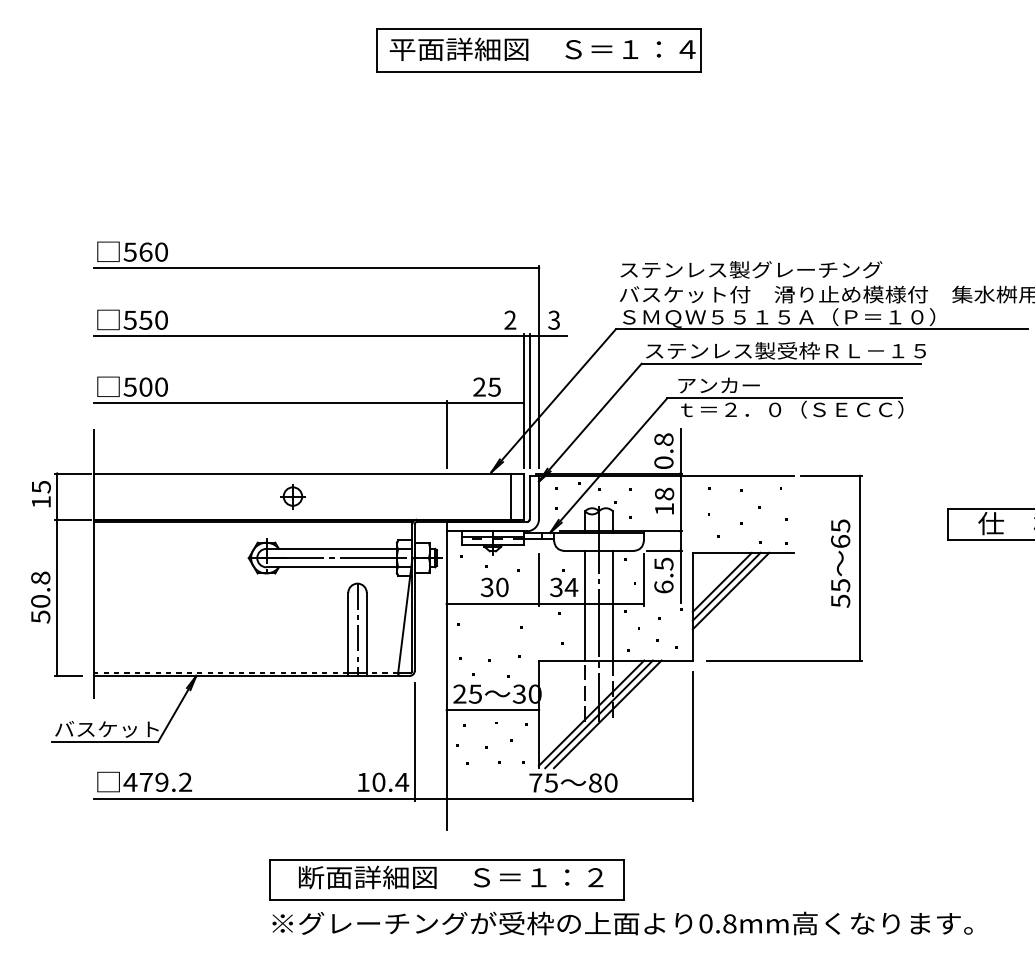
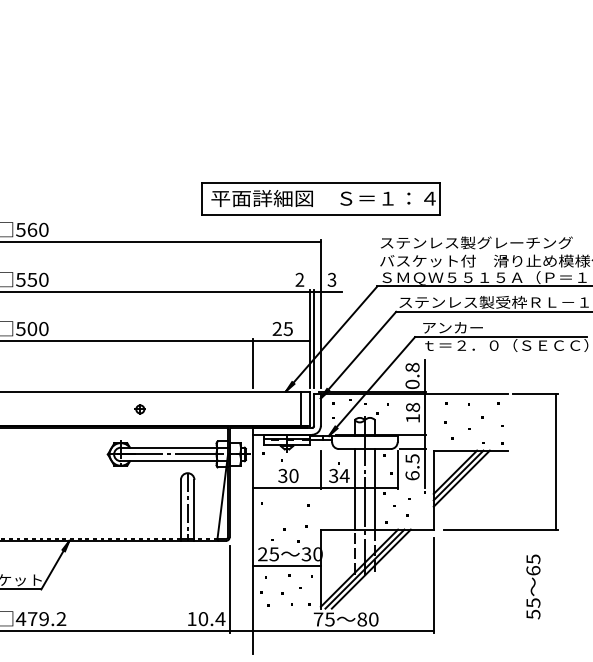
part: (538, 50) -> (320, 199), moved
part: (292, 496) -> (139, 409), size x0.6
text: (840, 563) -> (533, 586), moved

